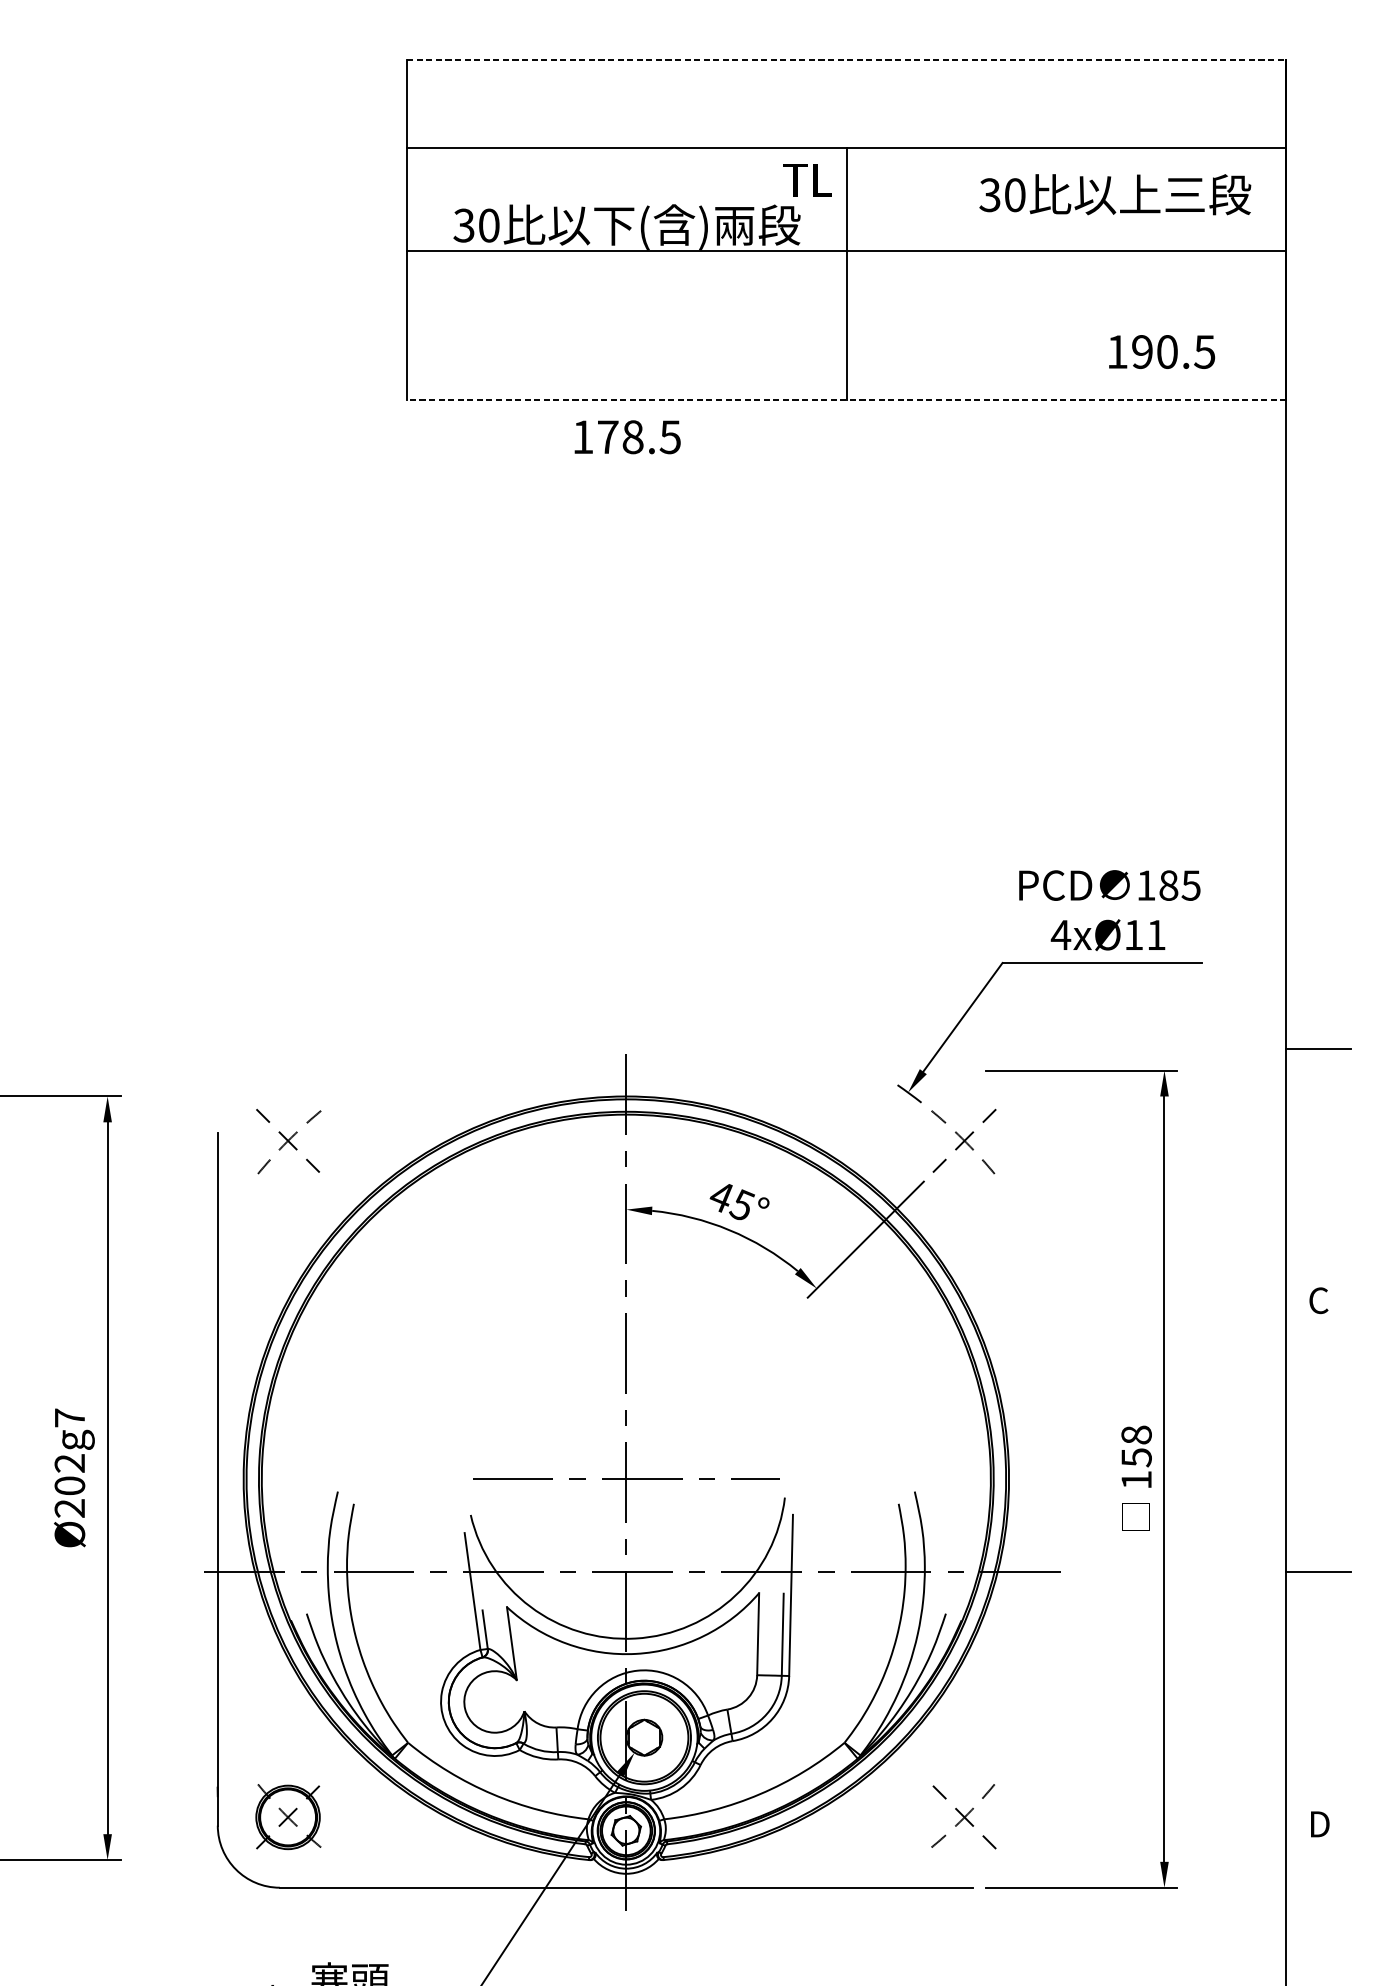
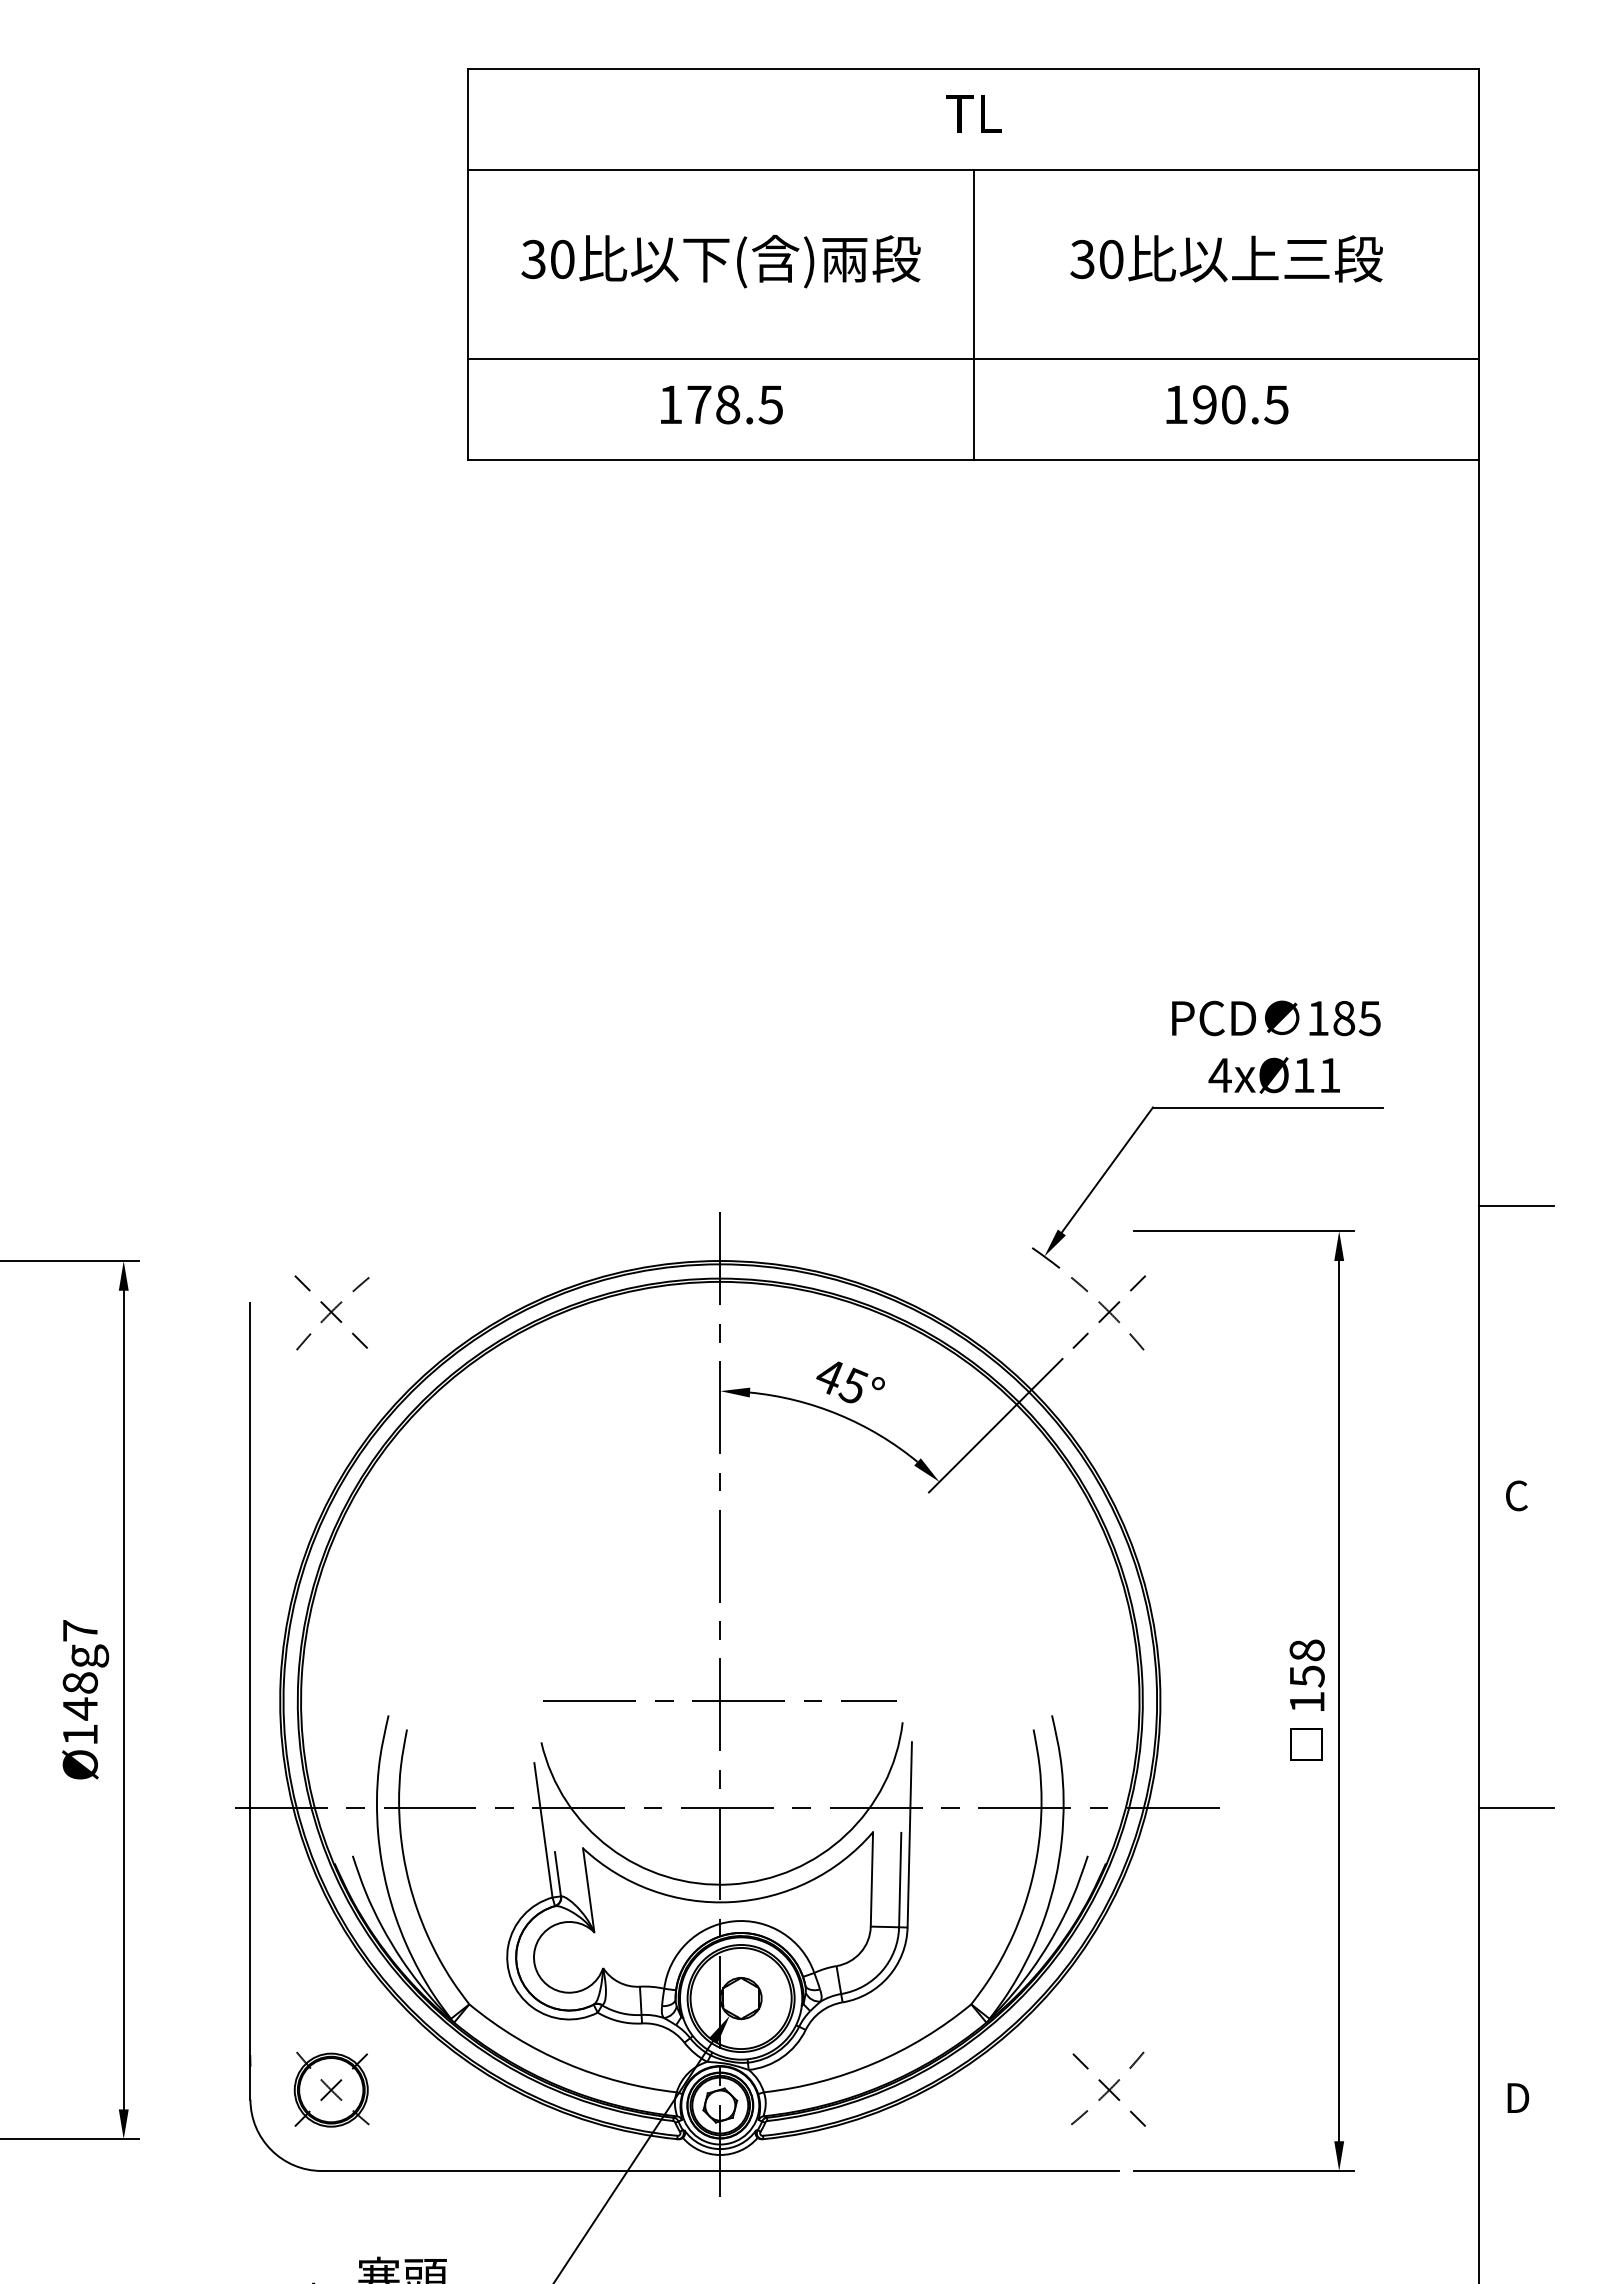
line: (846, 59) -> (973, 68), dashed -> solid
text: (807, 179) -> (973, 113), moved
text: (1115, 194) -> (1226, 258), moved
line: (846, 250) -> (973, 359), moved
text: (1162, 351) -> (1227, 404), moved
line: (846, 400) -> (973, 460), dashed -> solid
text: (627, 436) -> (721, 404), moved
text: (70, 1485) -> (80, 1708), Ø202g7 -> Ø148g7

